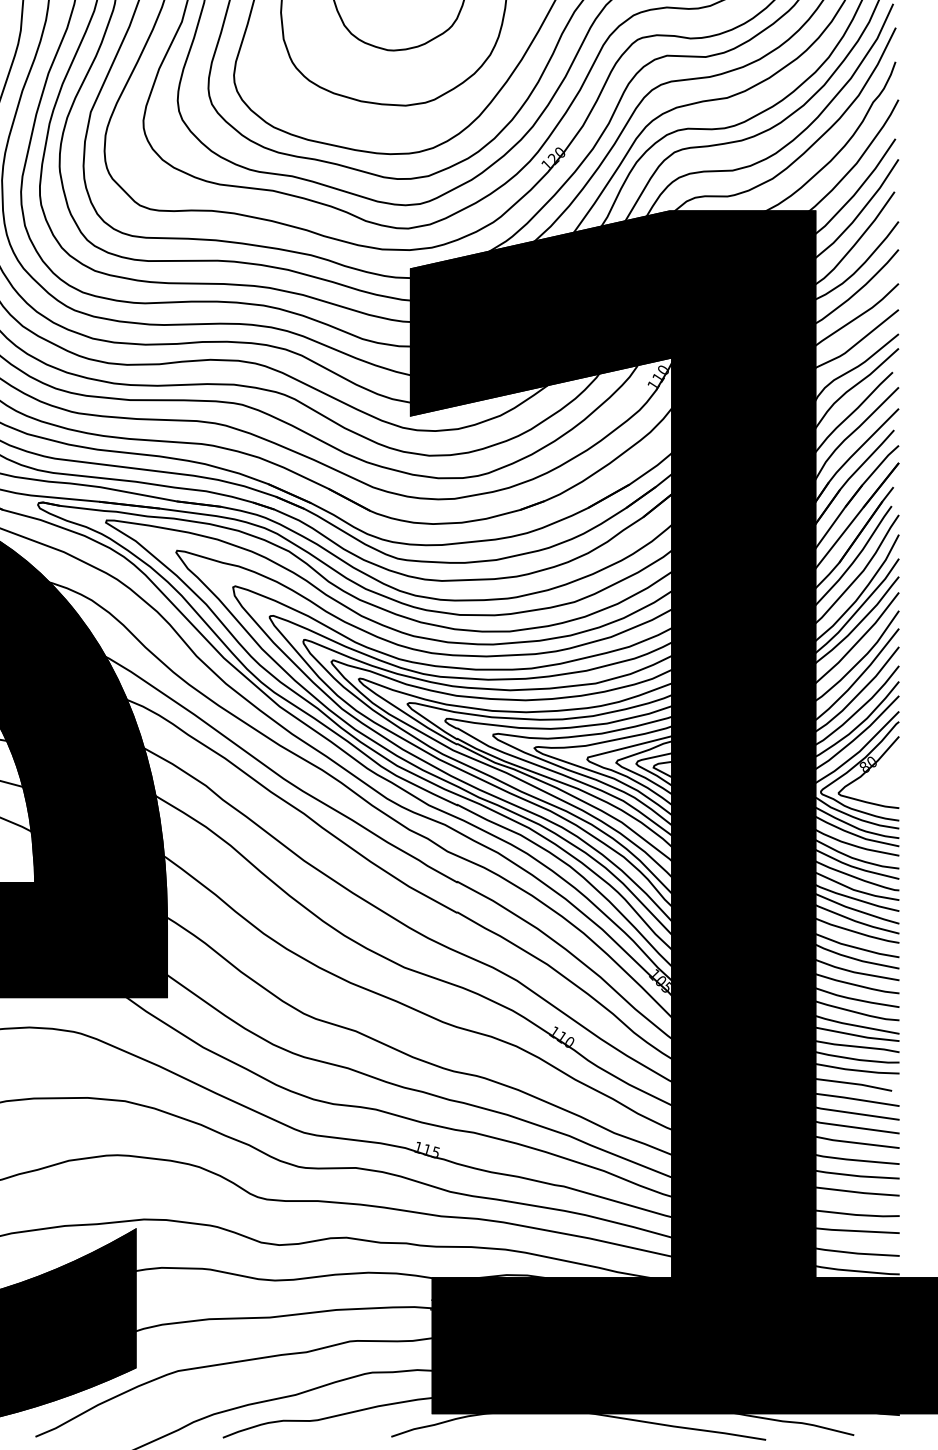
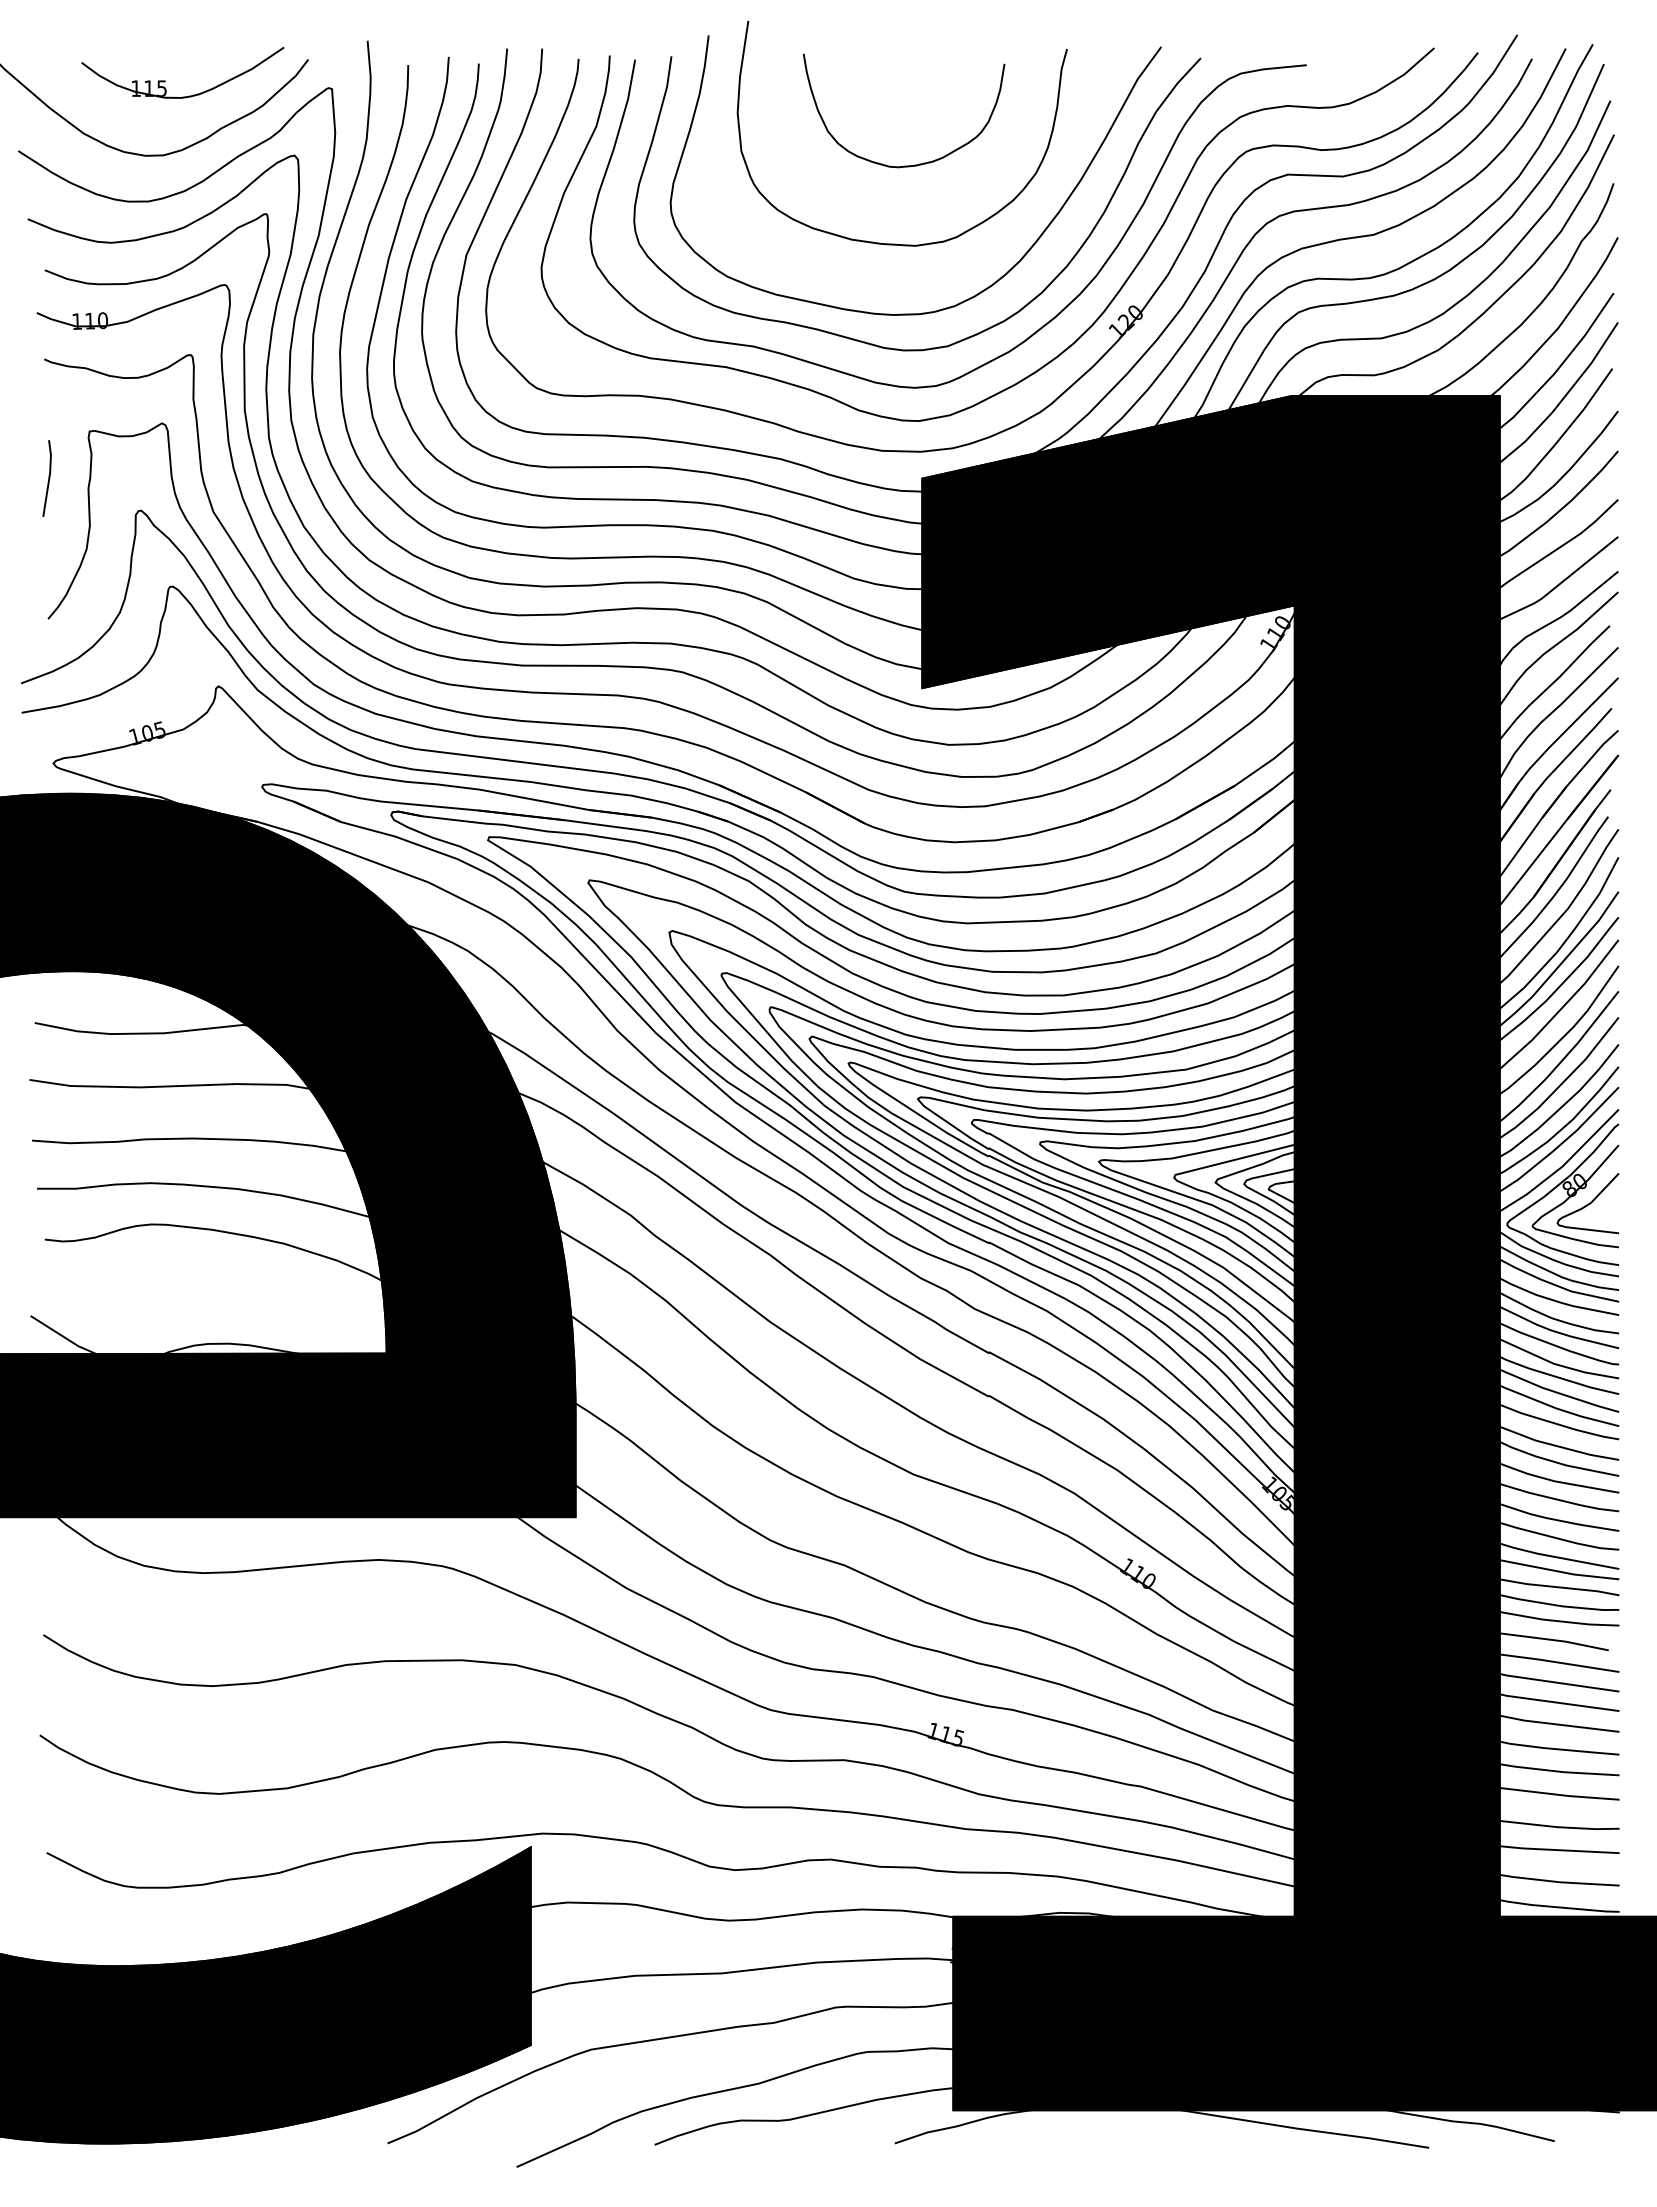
curve: (877, 777) -> (1588, 1203), added

